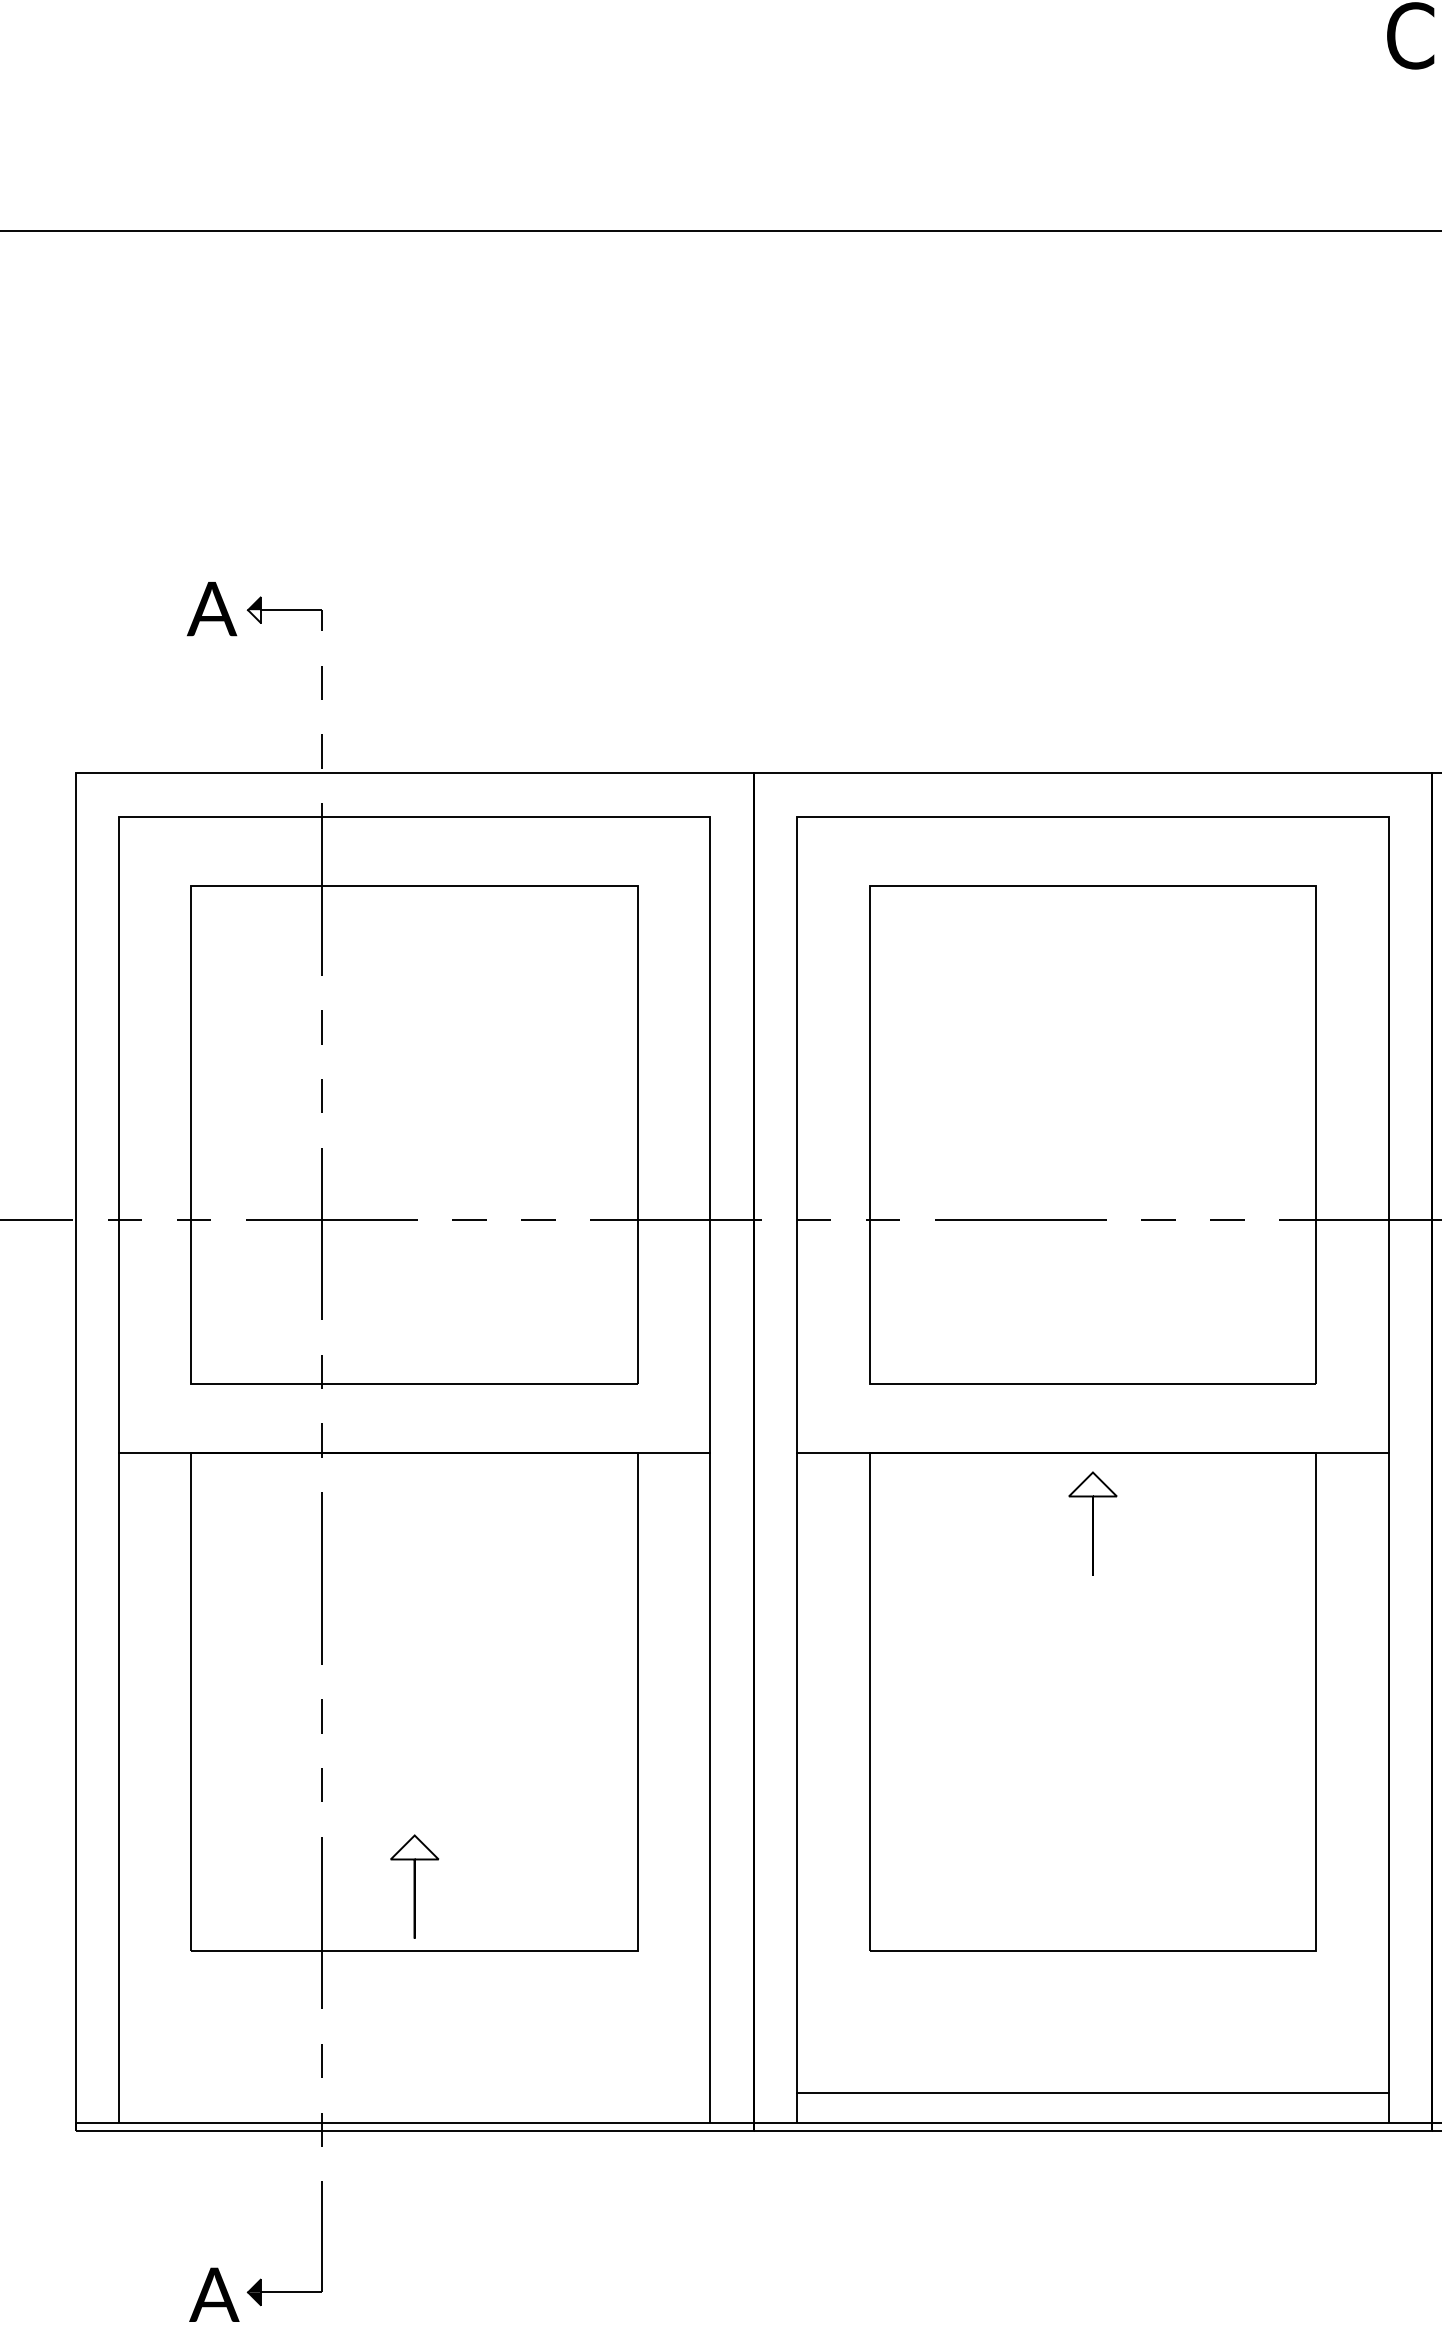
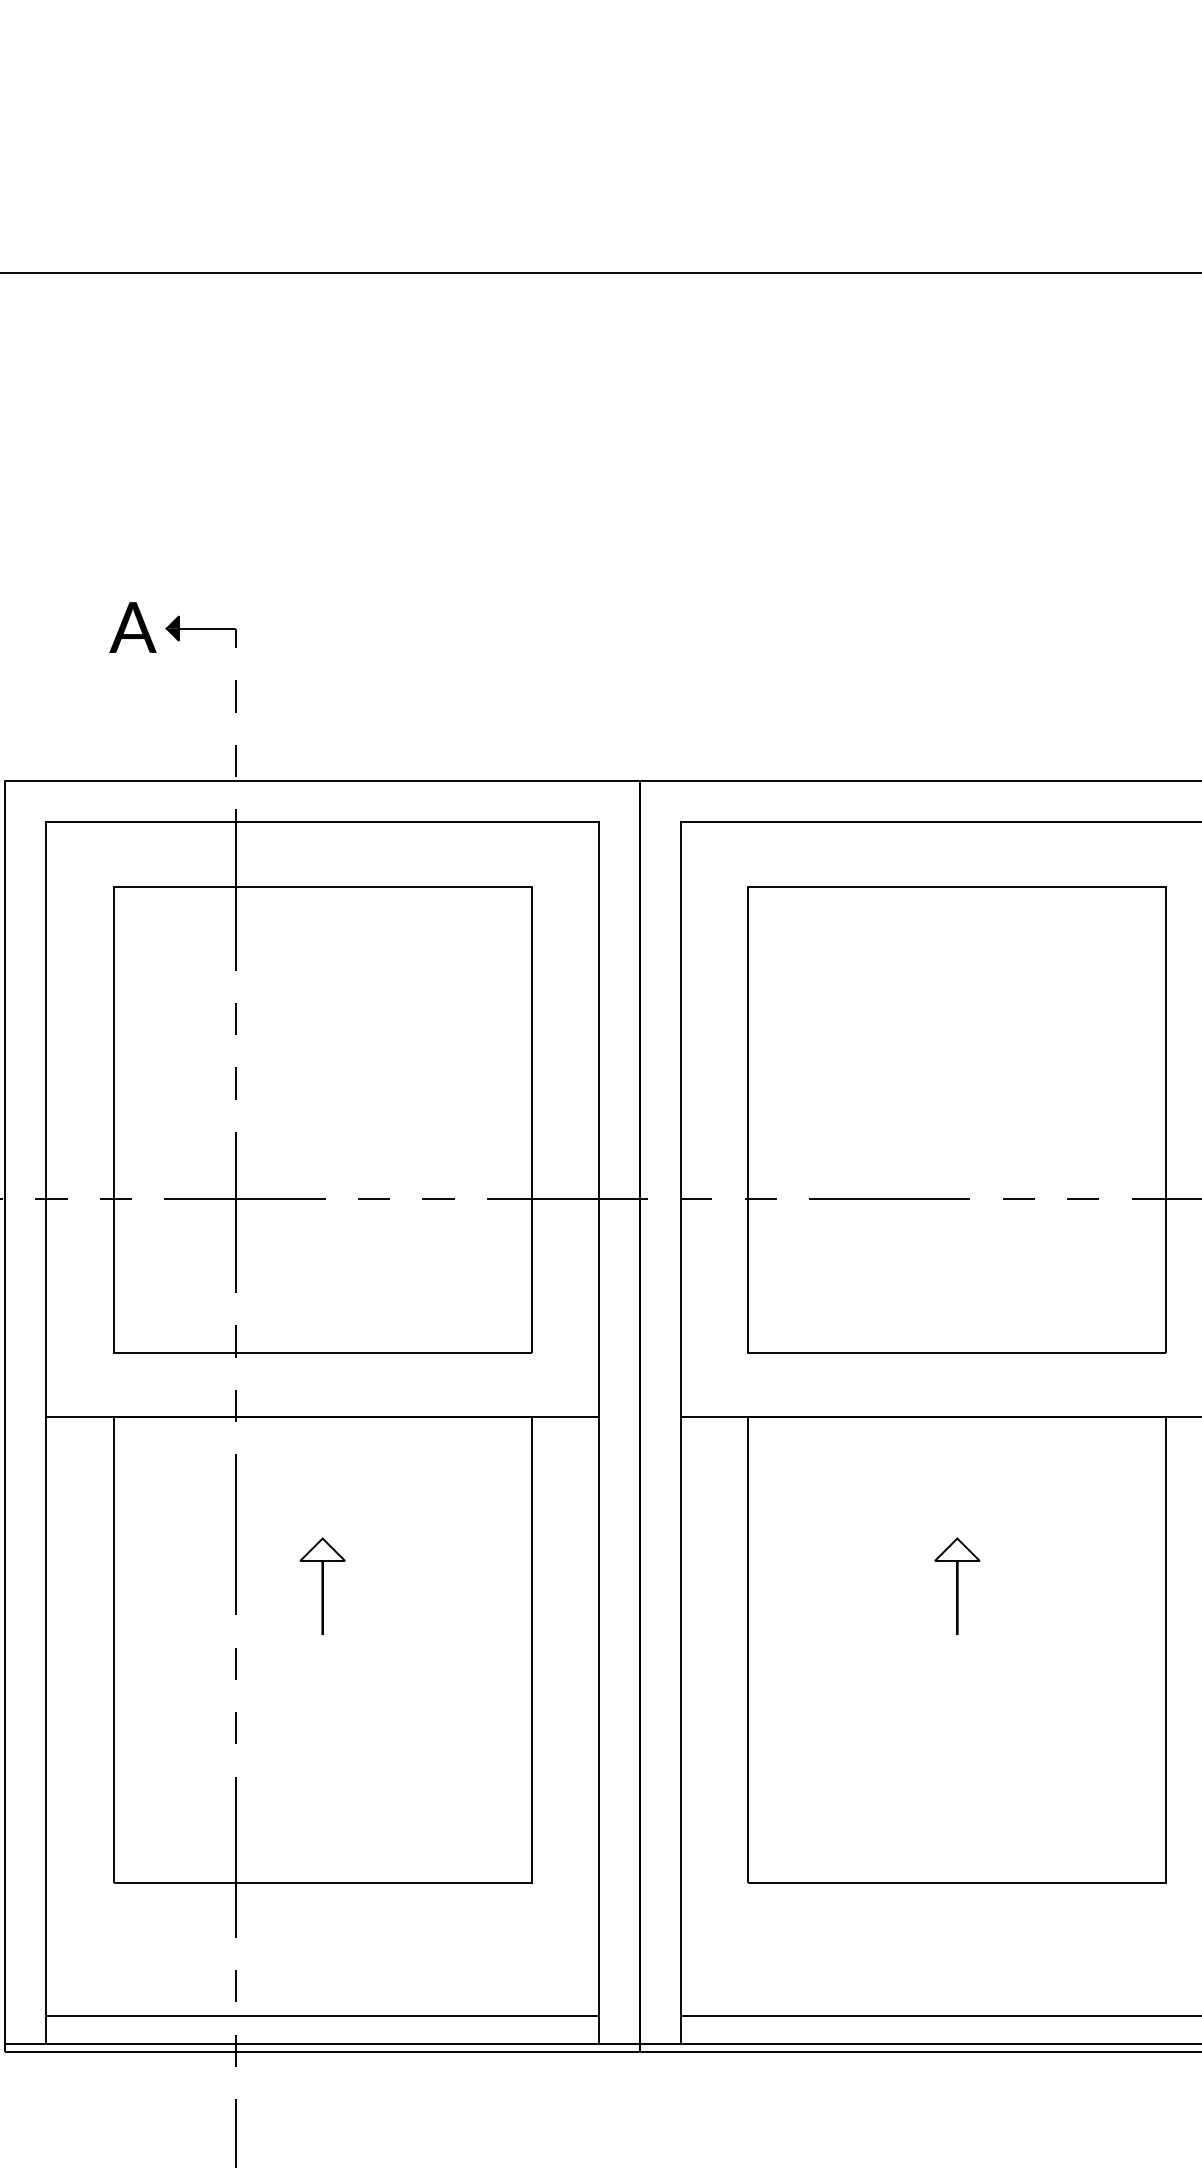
fill: (254, 616) -> (172, 634), added
part: (1092, 1523) -> (956, 1586), moved
part: (414, 1886) -> (322, 1586), moved
line: (414, 2092) -> (322, 2015), added

